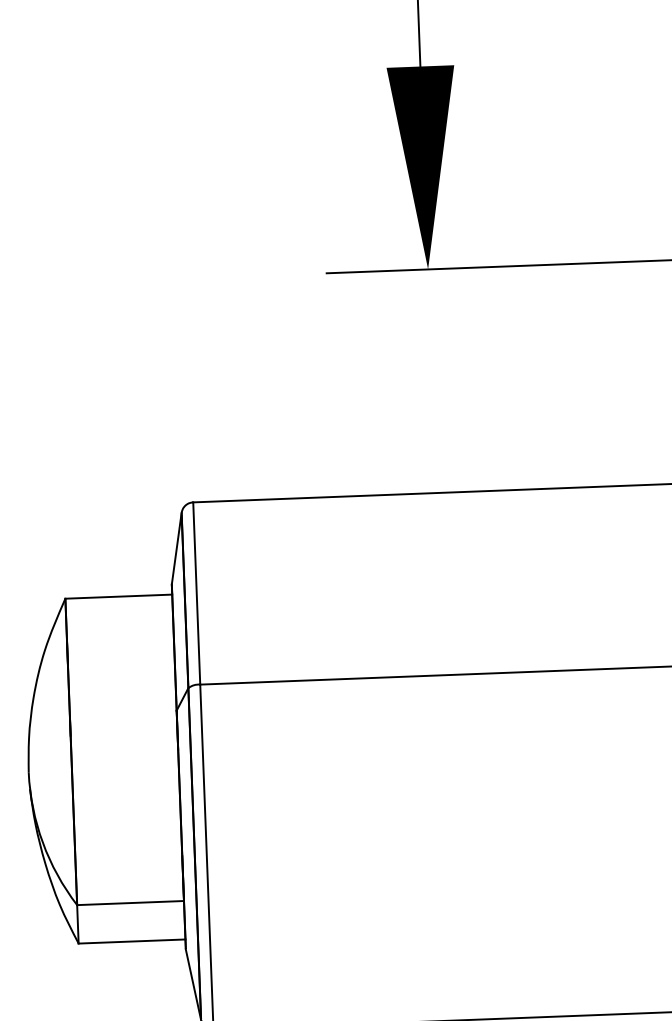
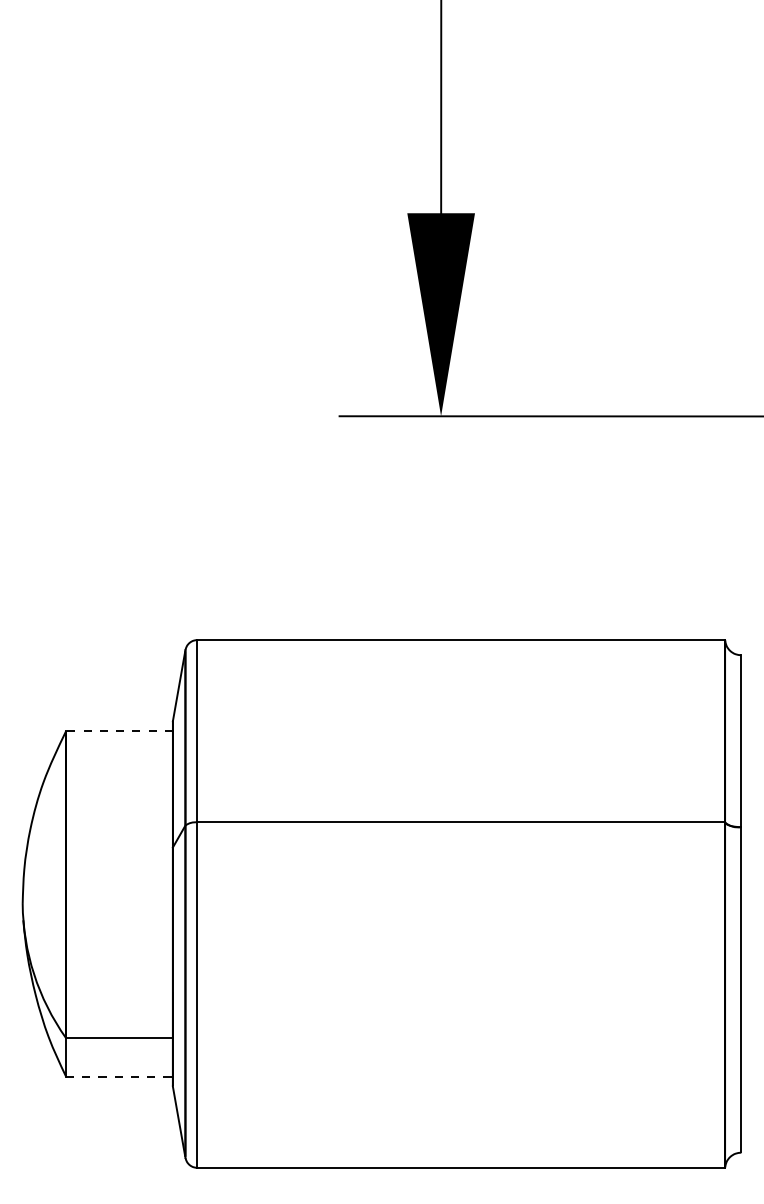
line: (117, 596) -> (118, 731), solid -> dashed
line: (132, 941) -> (119, 1076), solid -> dashed

